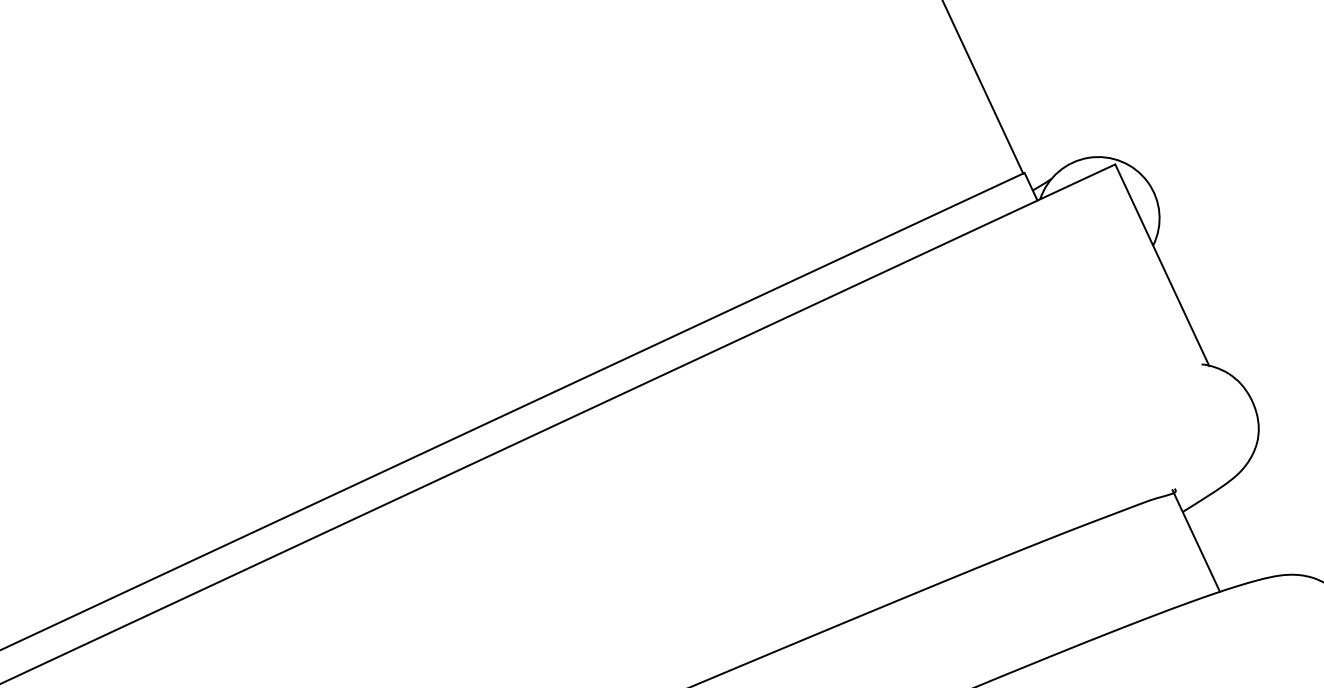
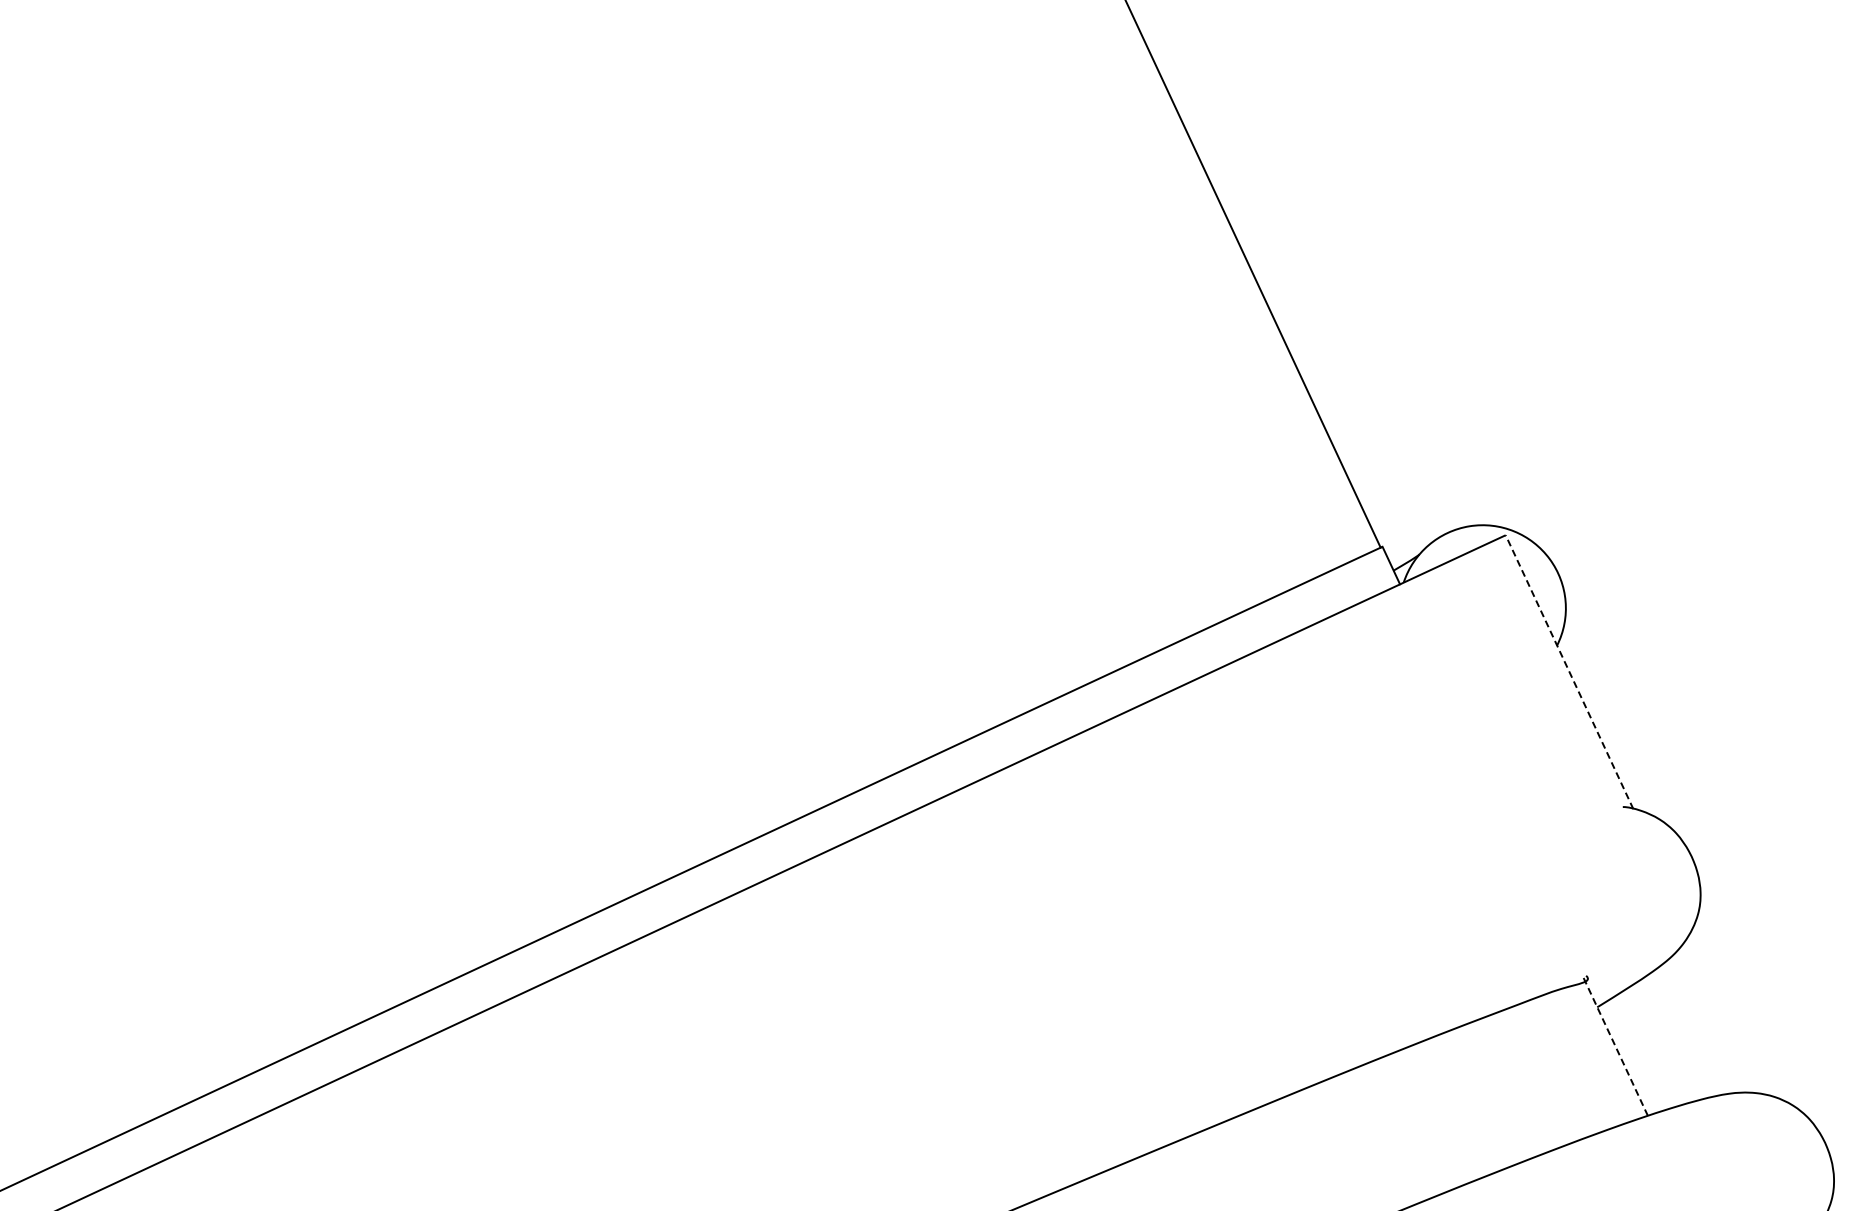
line: (1162, 264) -> (1569, 671), solid -> dashed
line: (1196, 540) -> (1615, 1046), solid -> dashed

